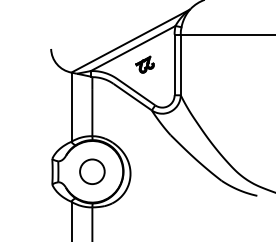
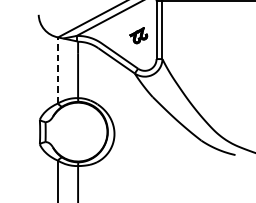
part: (144, 64) -> (138, 35), moved
line: (71, 107) -> (58, 70), solid -> dashed
circle: (92, 171) -> (78, 131), removed

